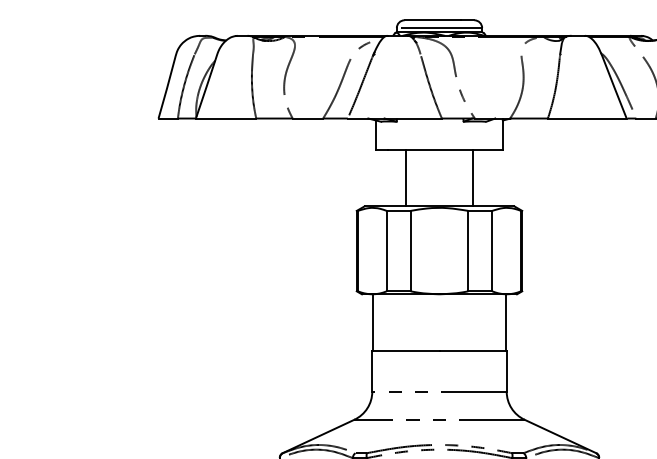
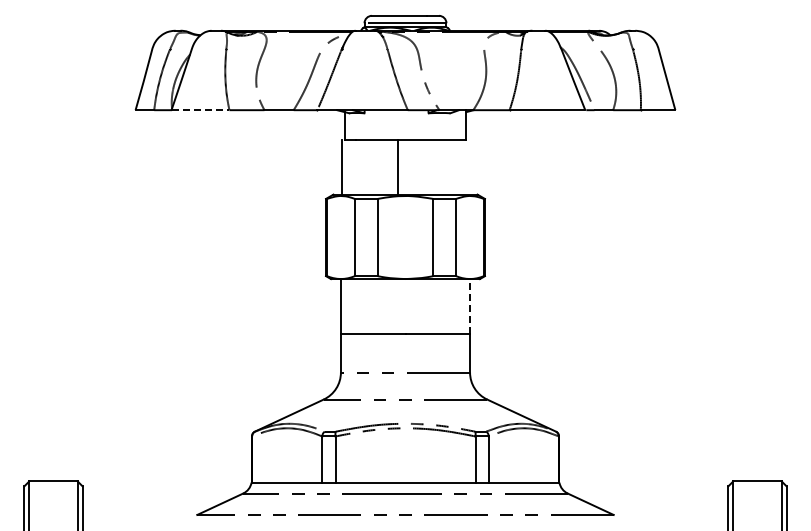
line: (226, 118) -> (200, 110), solid -> dashed
line: (406, 177) -> (342, 166), moved
line: (472, 177) -> (397, 166), moved
line: (506, 321) -> (469, 305), solid -> dashed

